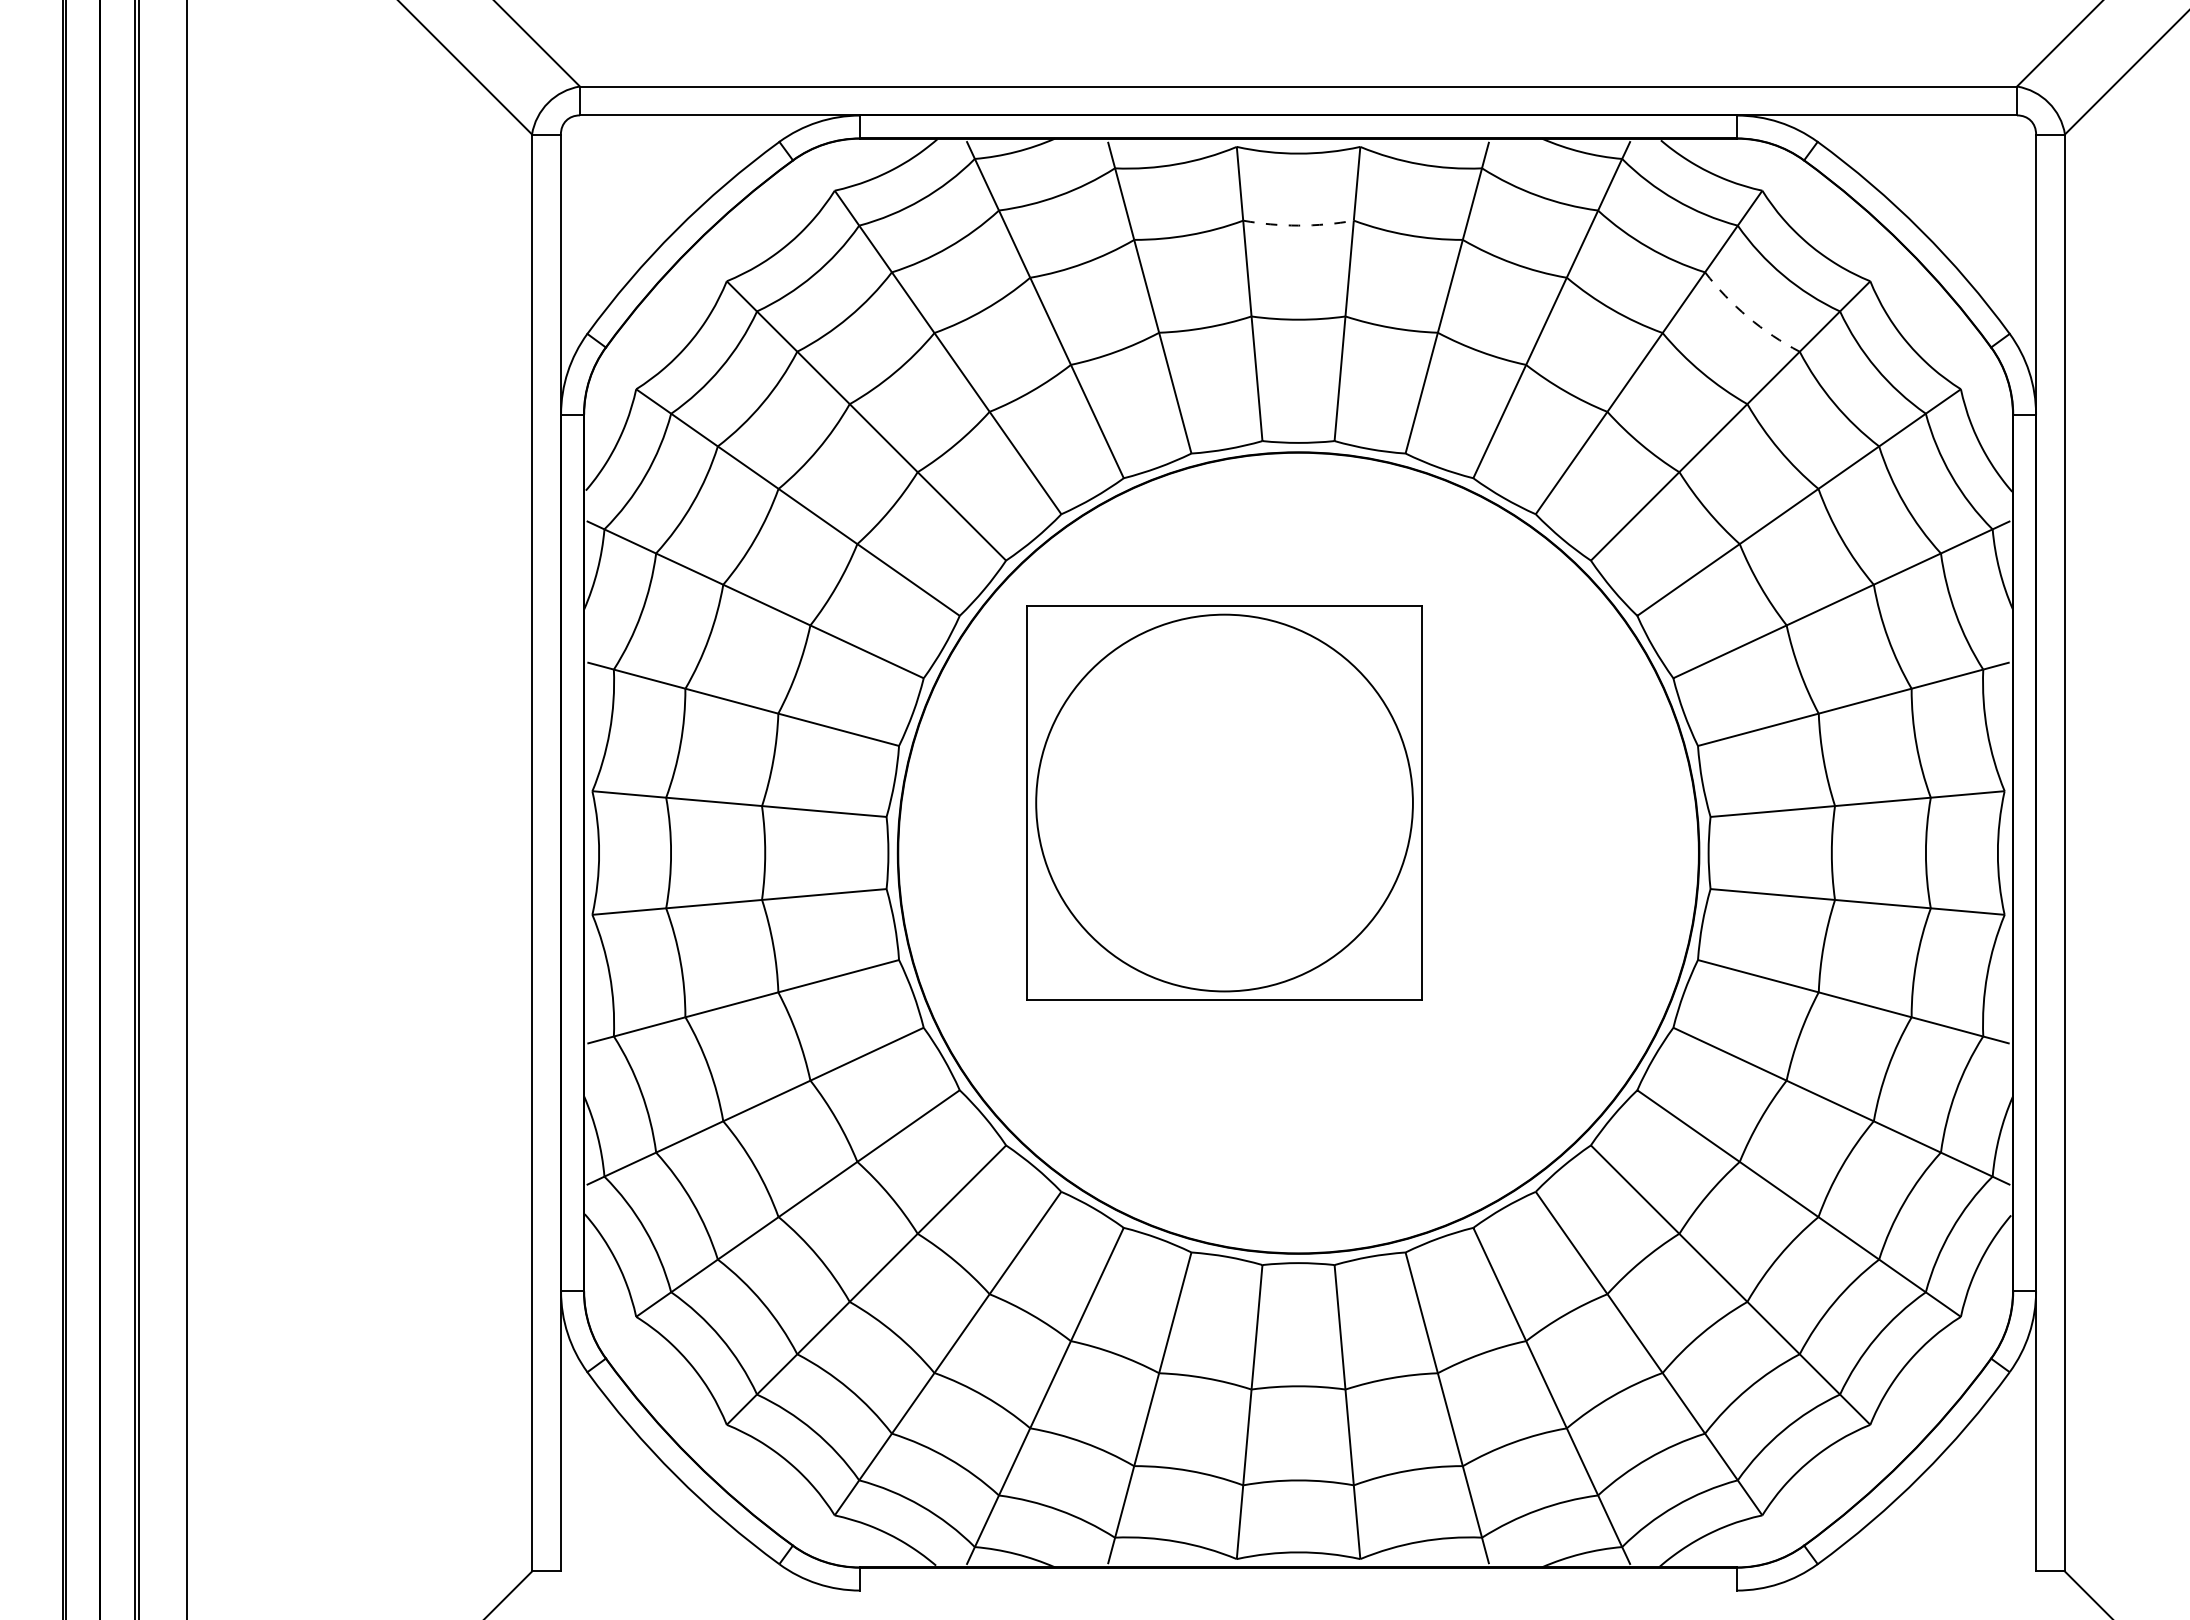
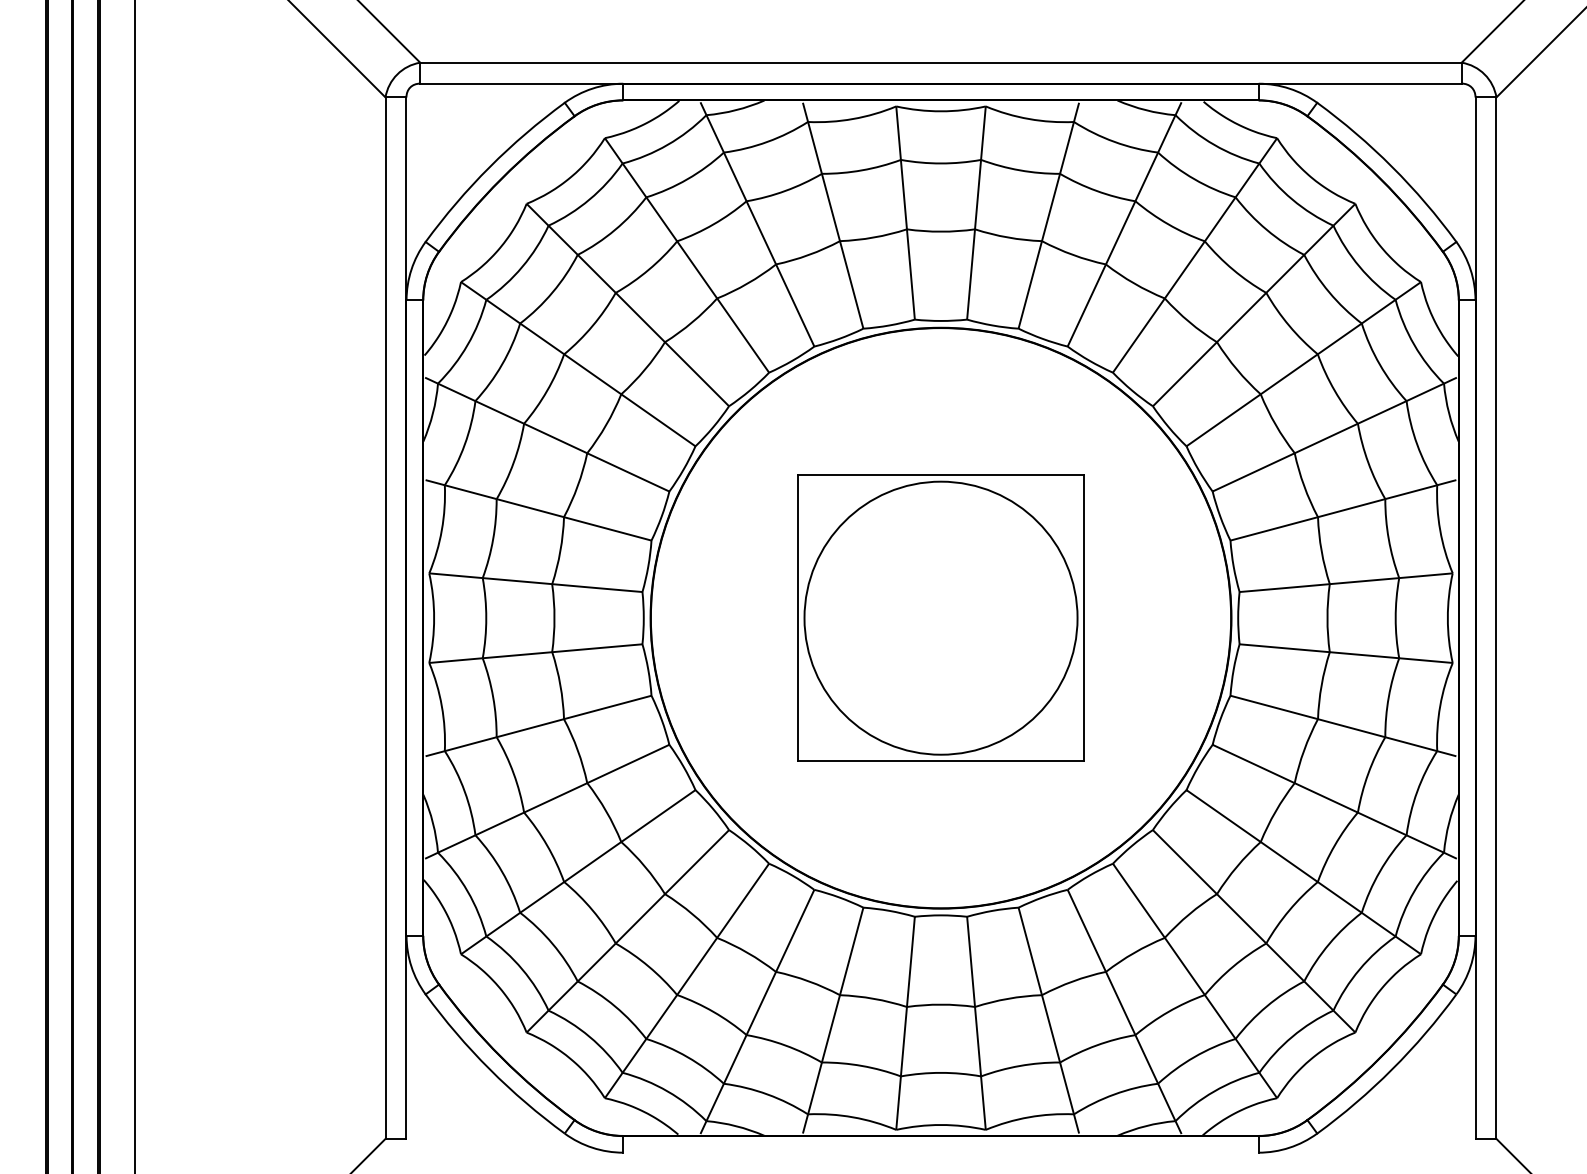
arc: (1298, 225) -> (940, 163), dashed -> solid
arc: (1748, 317) -> (1267, 230), dashed -> solid
part: (1224, 802) -> (940, 617), moved

